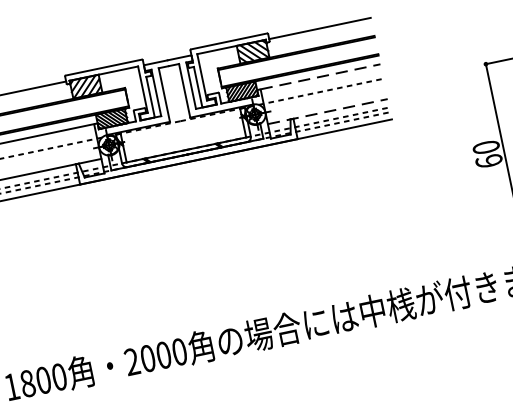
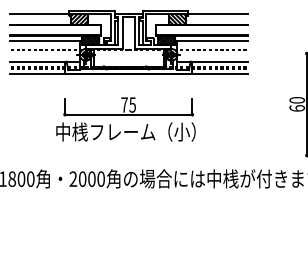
line: (320, 77) -> (212, 41), dashed -> solid
line: (327, 111) -> (212, 61), dashed -> solid
part: (199, 241) -> (125, 119), added

